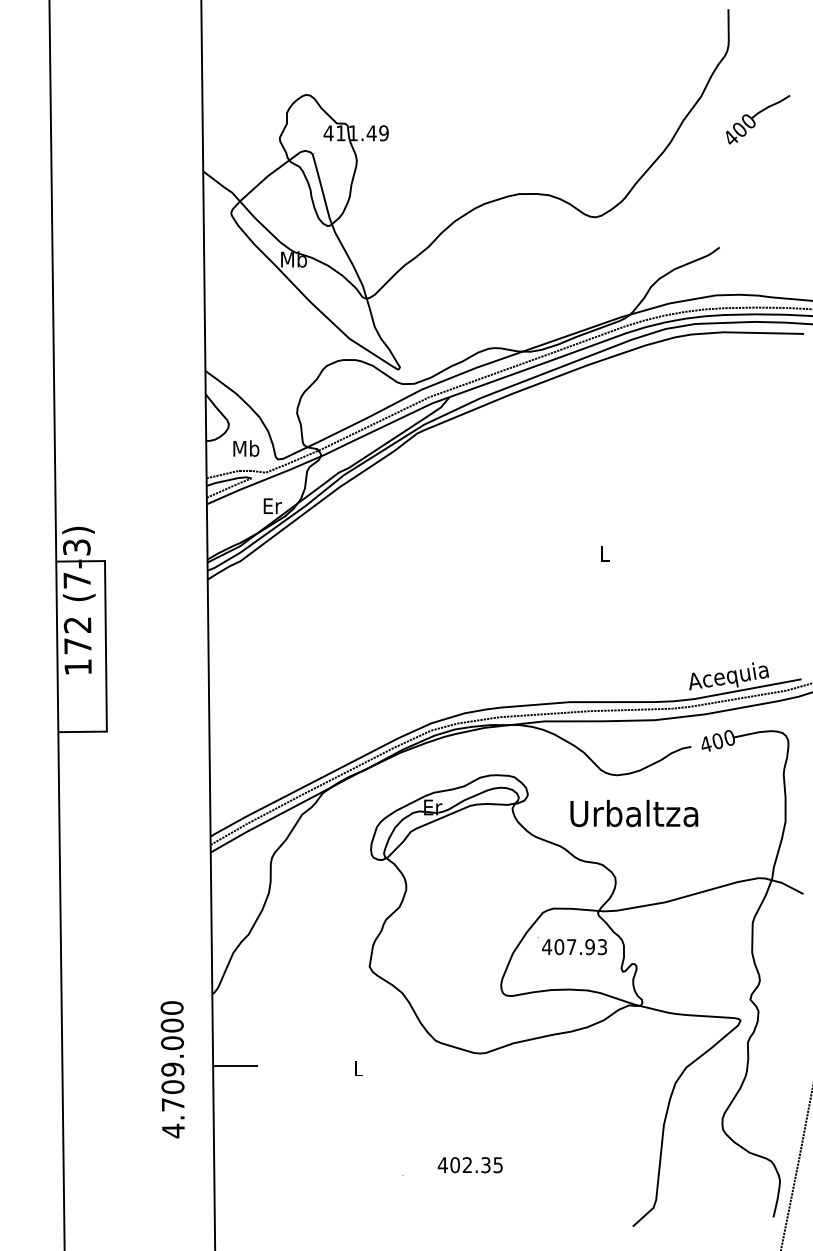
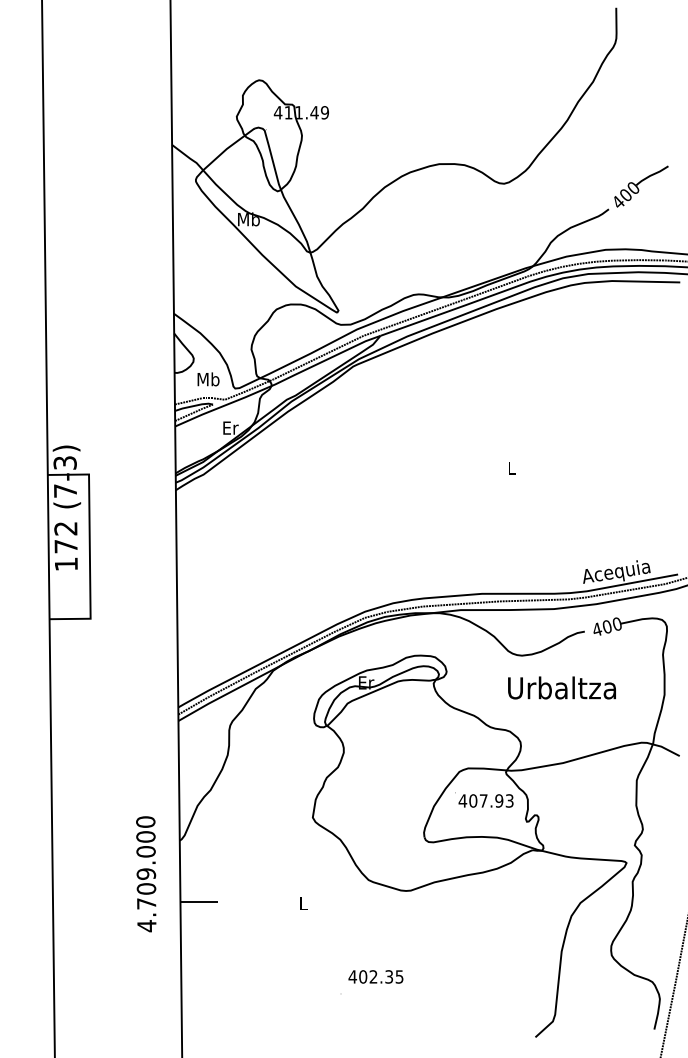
part: (758, 119) -> (641, 186), moved
text: (634, 813) -> (562, 687), moved
text: (172, 1069) -> (146, 874), moved
text: (469, 1165) -> (375, 977), moved

